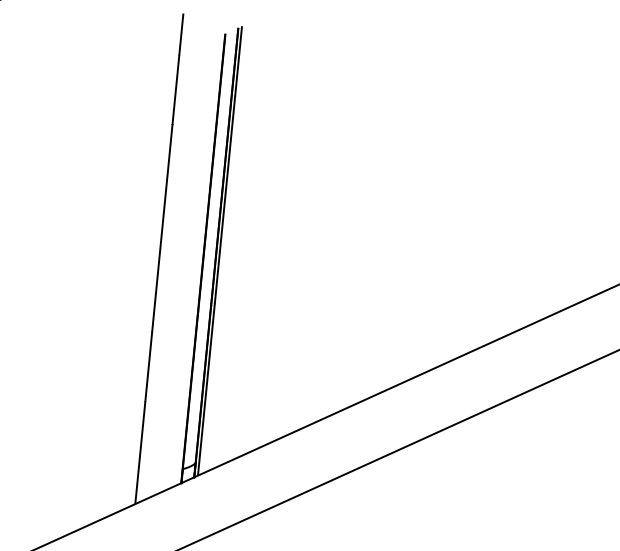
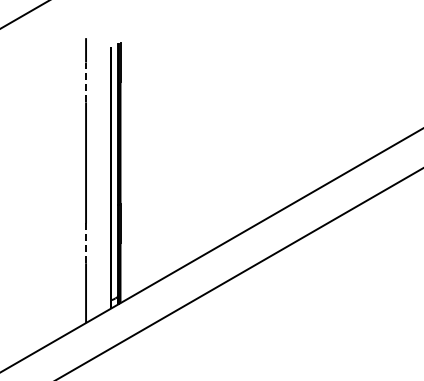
line: (176, 89) -> (86, 82), solid -> dashed
line: (149, 367) -> (86, 243), solid -> dashed

